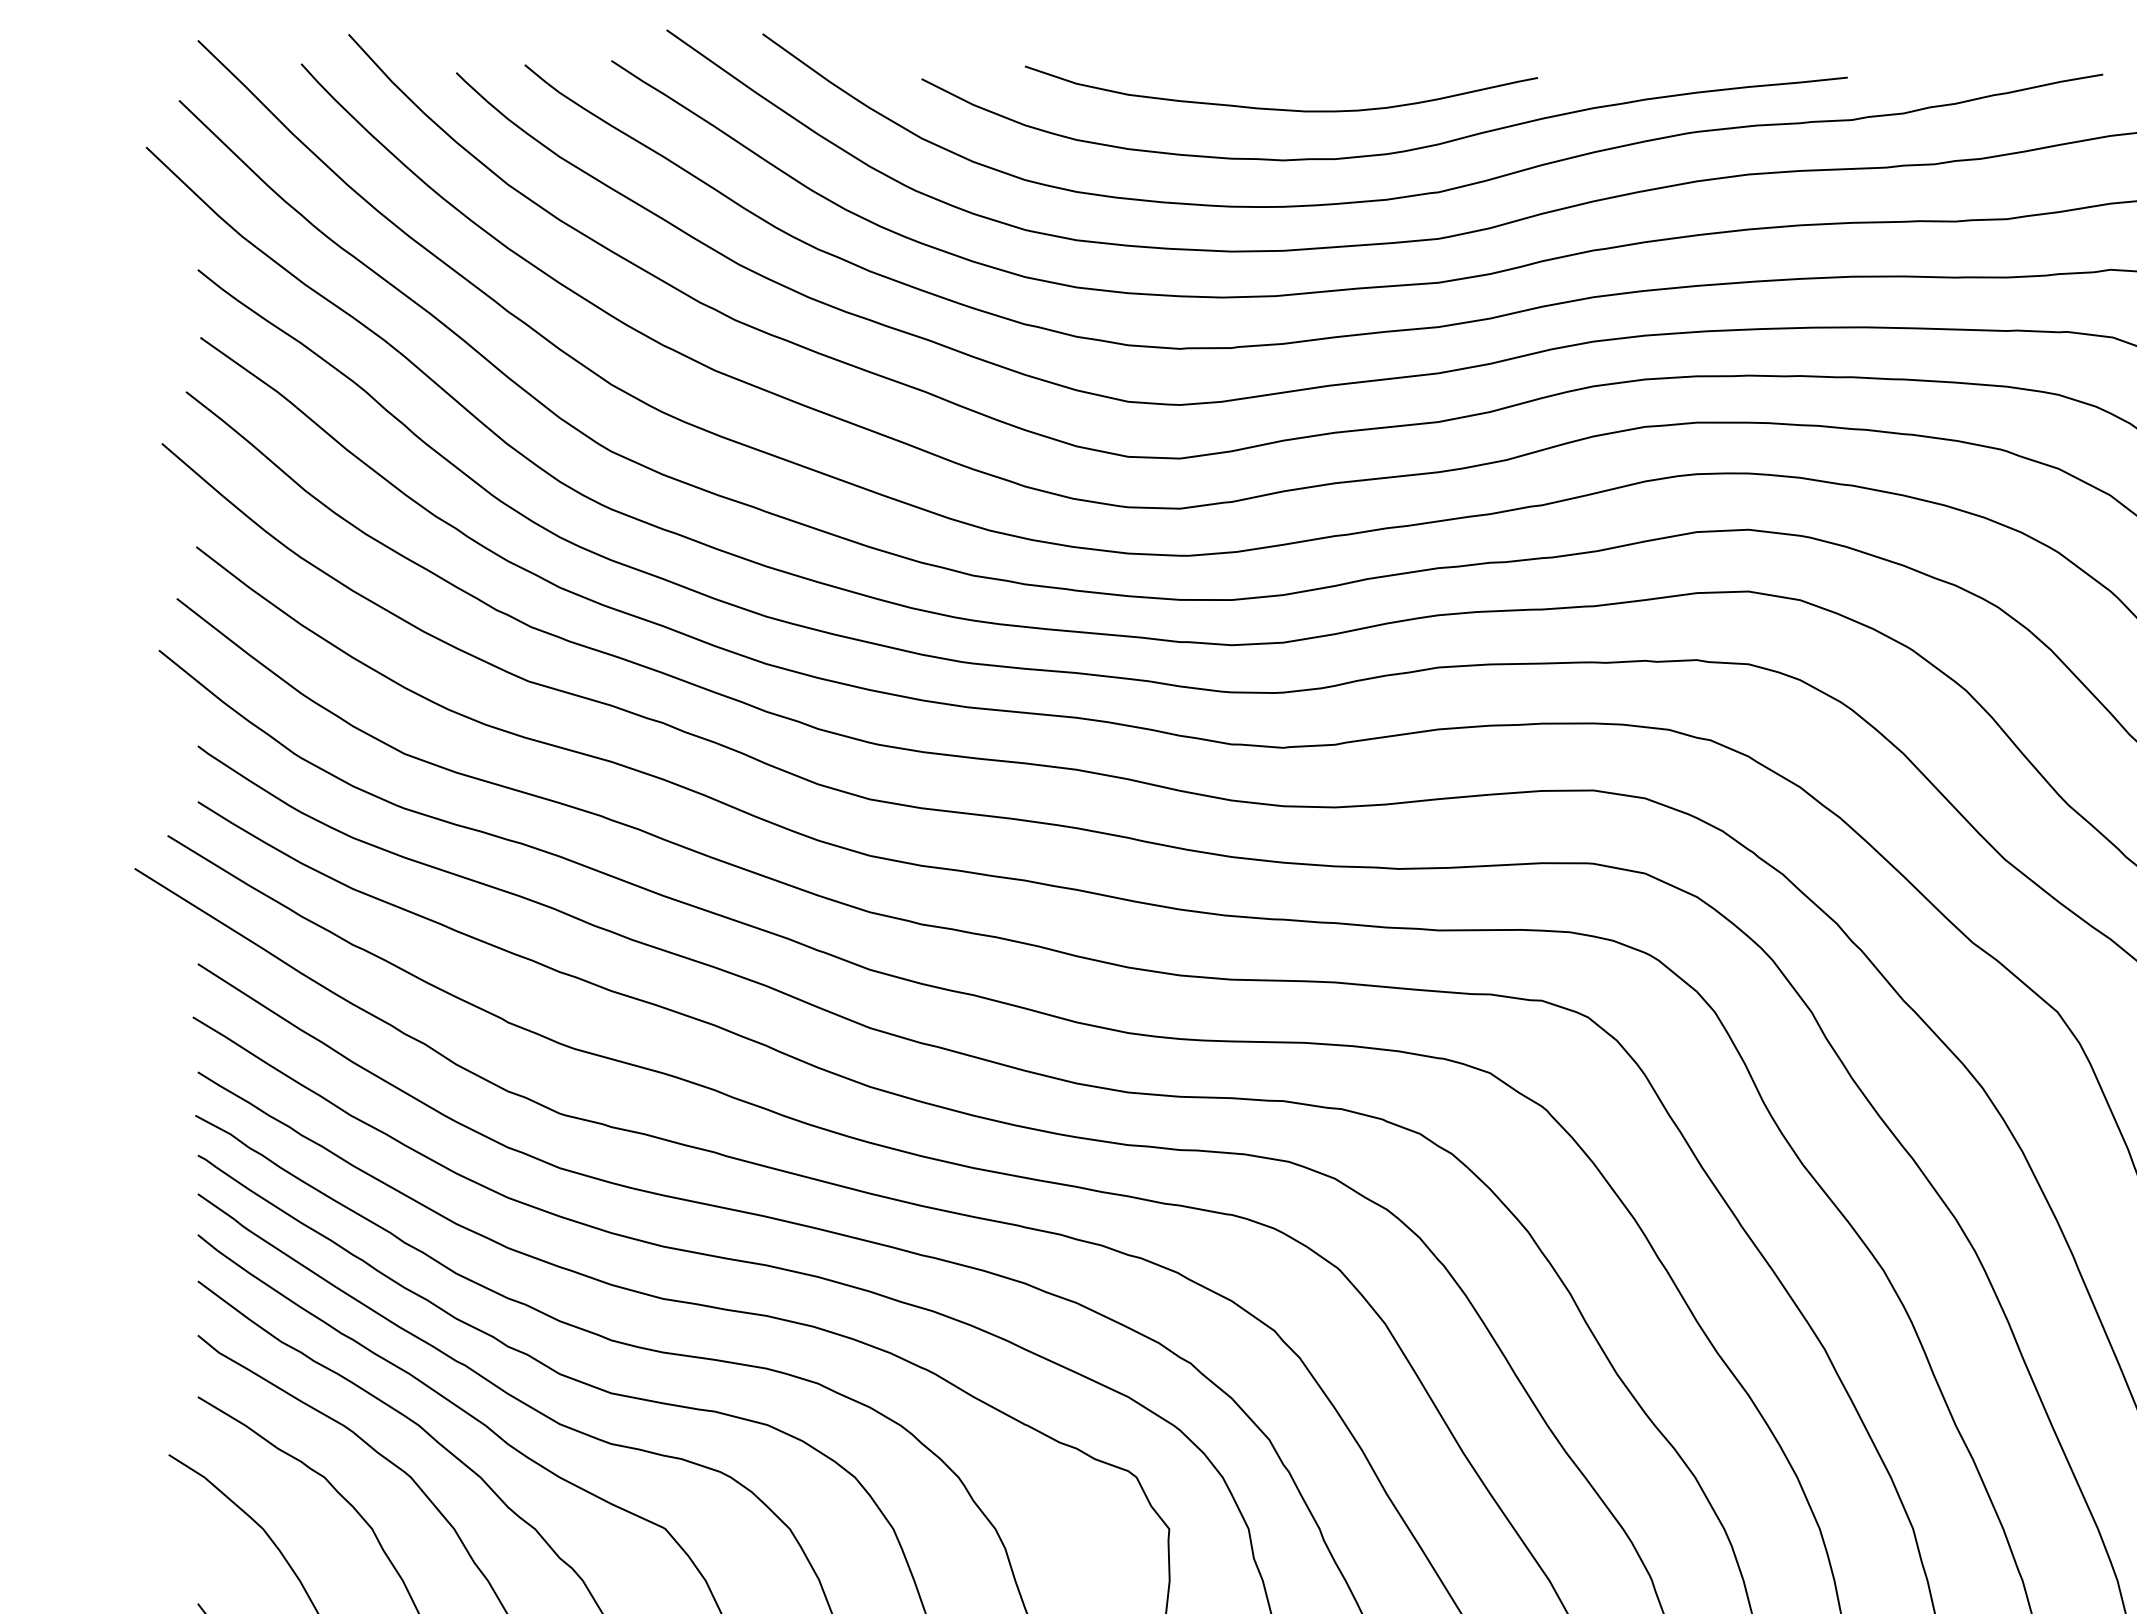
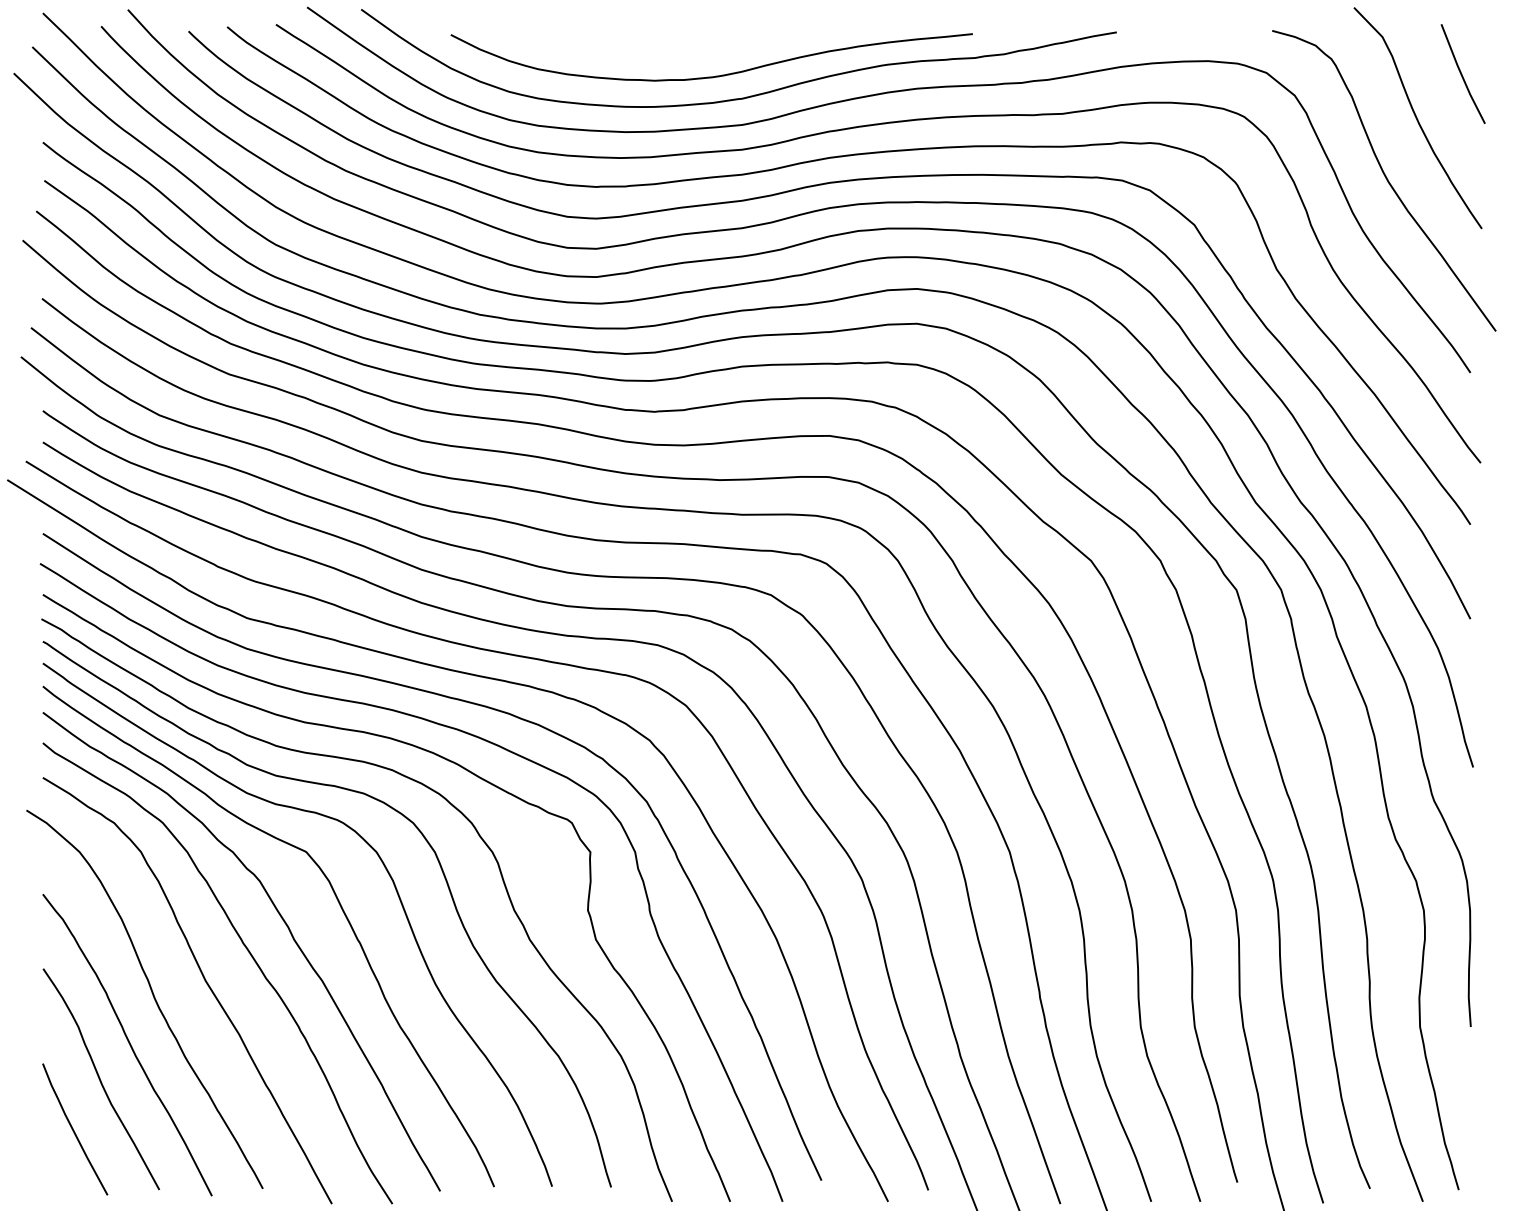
curve: (1281, 108) -> (653, 51), removed

